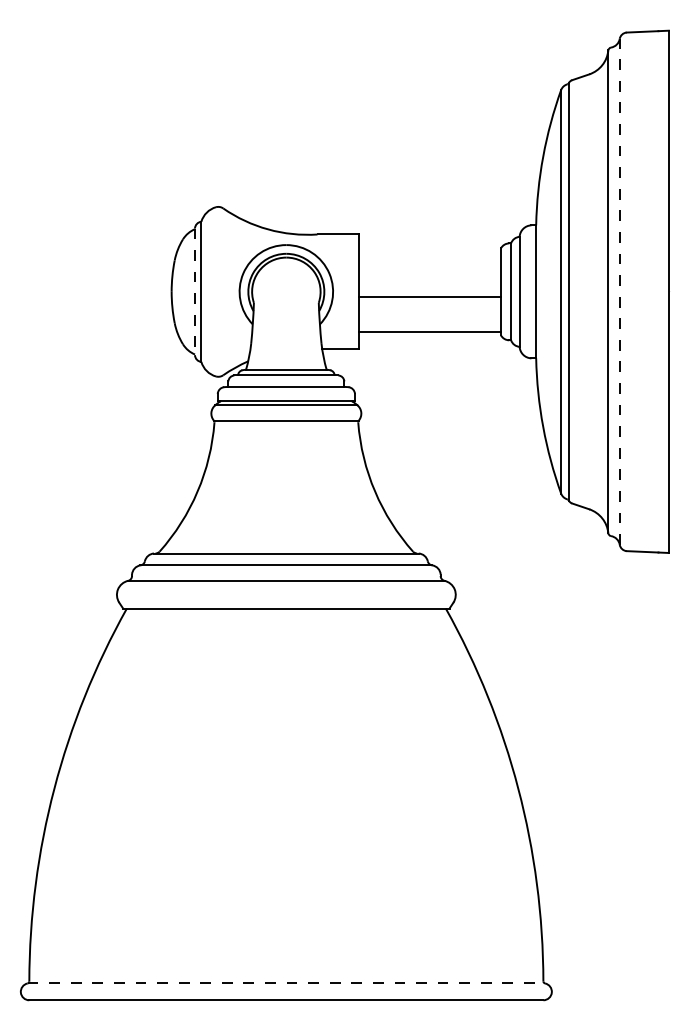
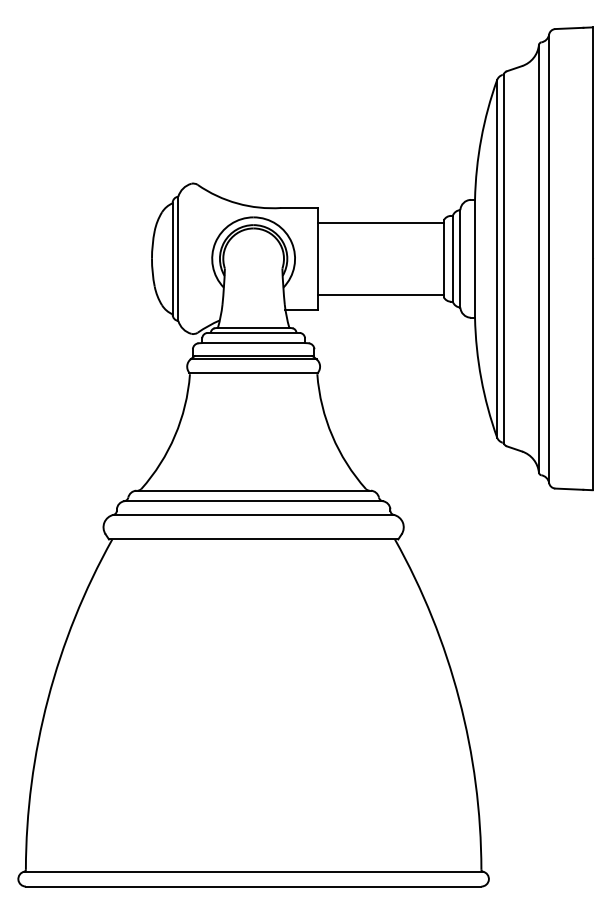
line: (620, 291) -> (549, 258), dashed -> solid
line: (194, 292) -> (172, 259), dashed -> solid
line: (429, 297) -> (380, 223), moved
line: (287, 983) -> (254, 871), dashed -> solid

